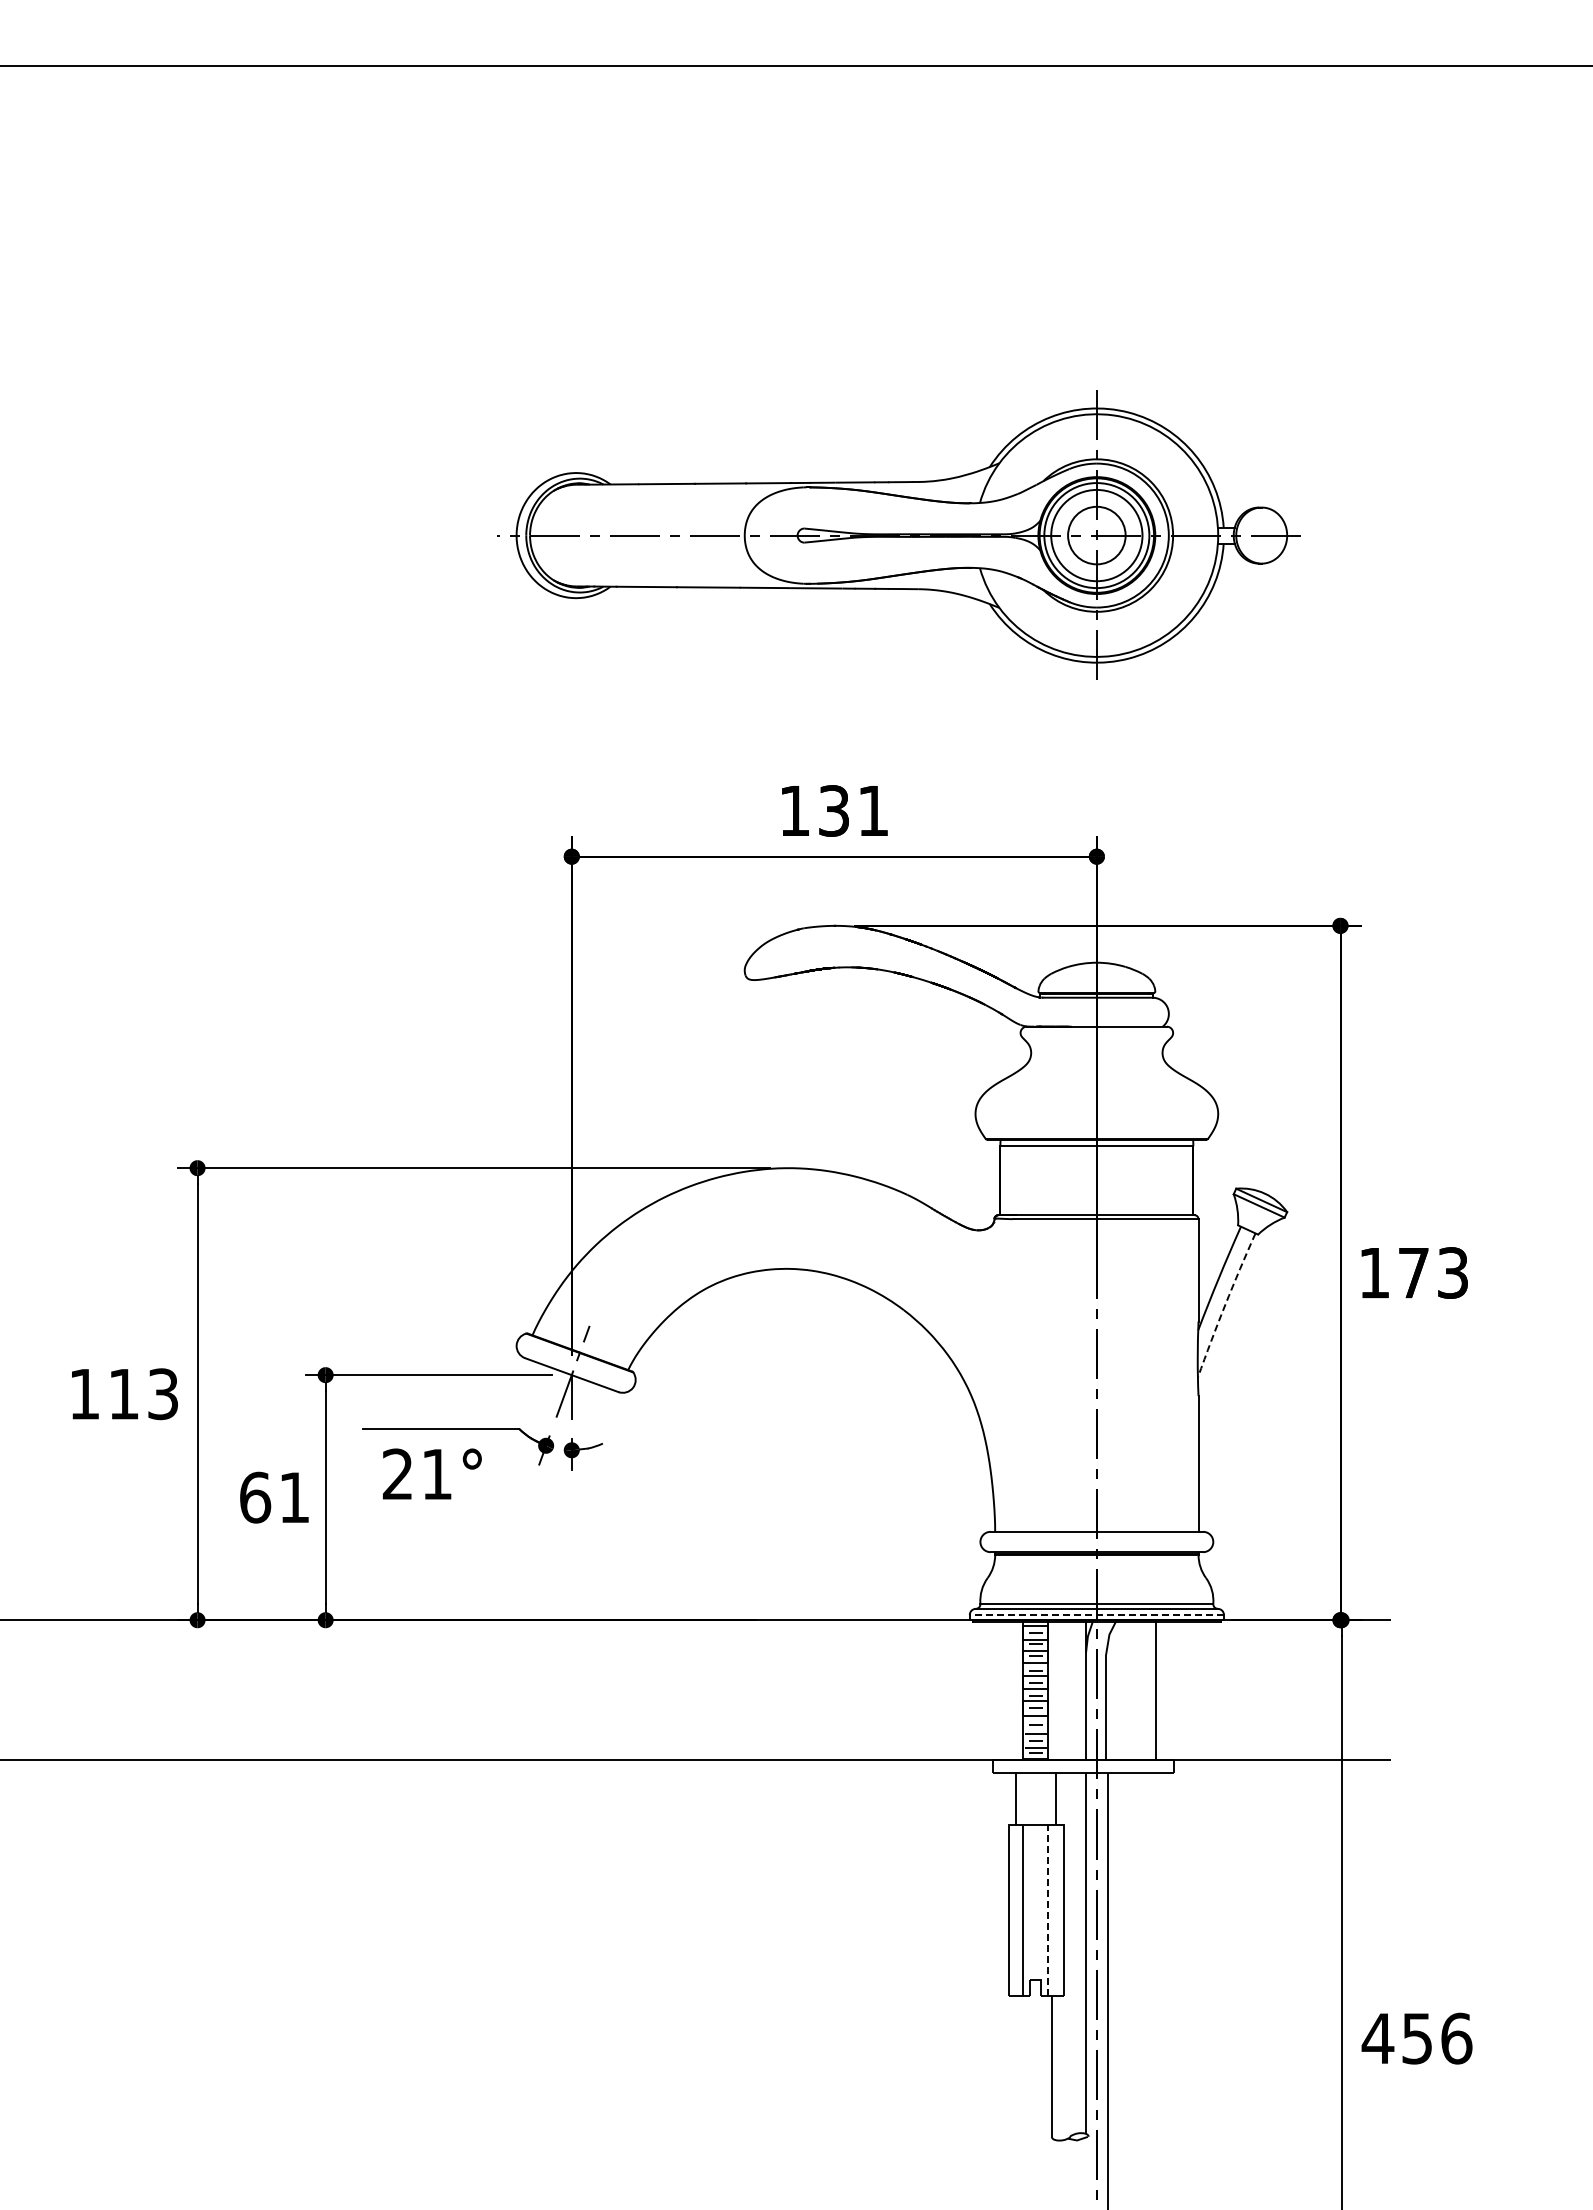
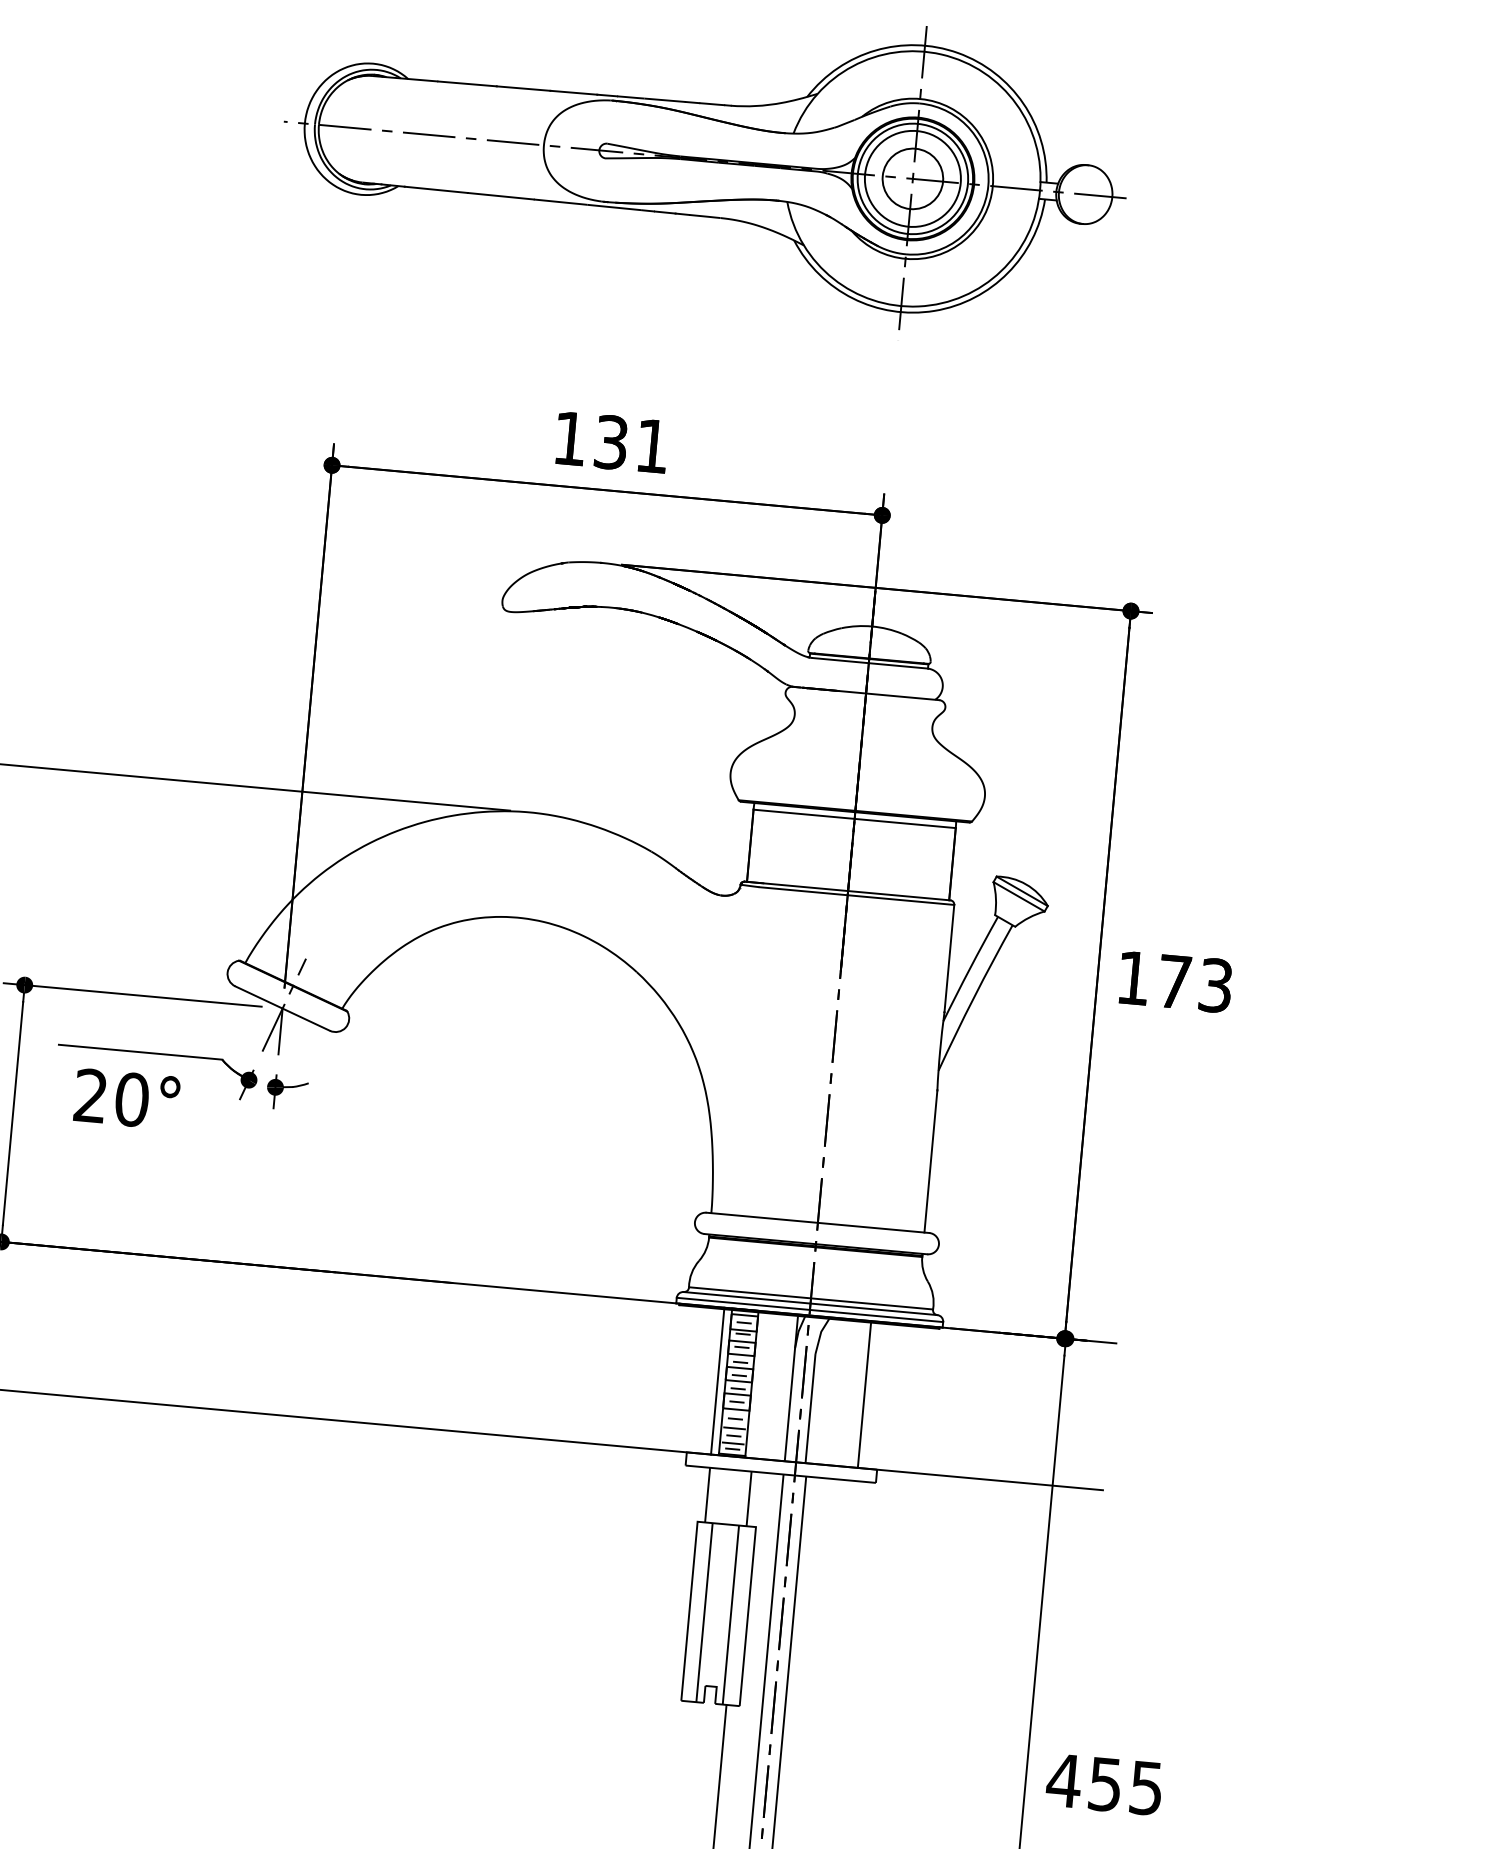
arc: (1225, 1304) -> (974, 996), dashed -> solid
text: (436, 1474) -> (131, 1099), 21° -> 20°
line: (1096, 1614) -> (809, 1309), dashed -> solid
line: (1015, 1690) -> (717, 1381), added
line: (1048, 1910) -> (731, 1615), dashed -> solid
text: (1456, 2038) -> (1146, 1788), 456 -> 455

